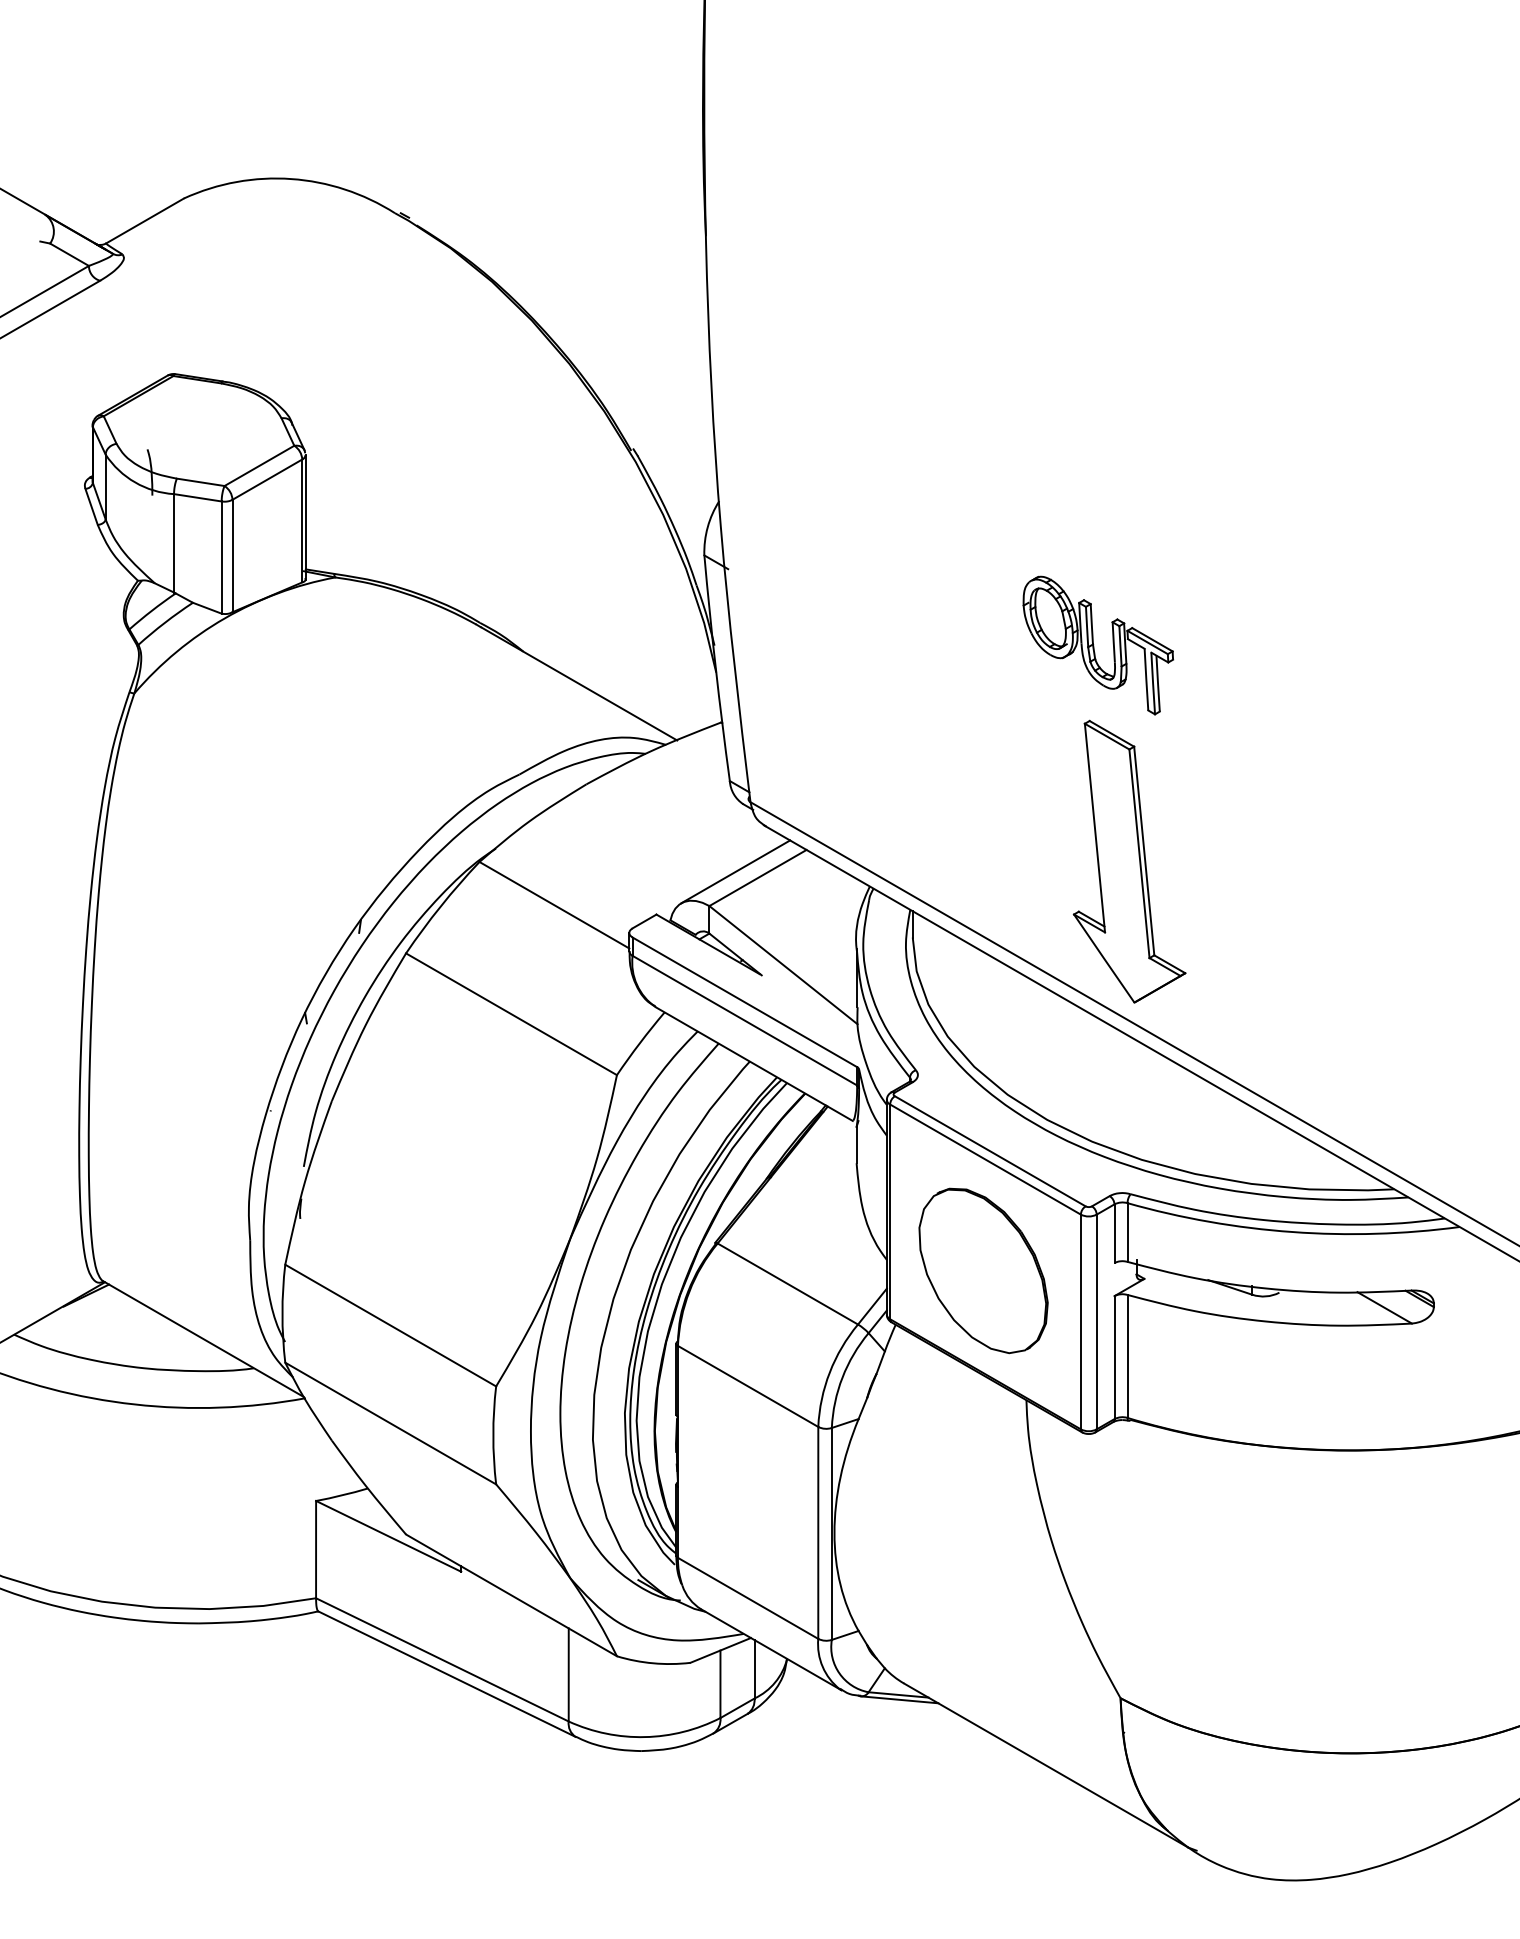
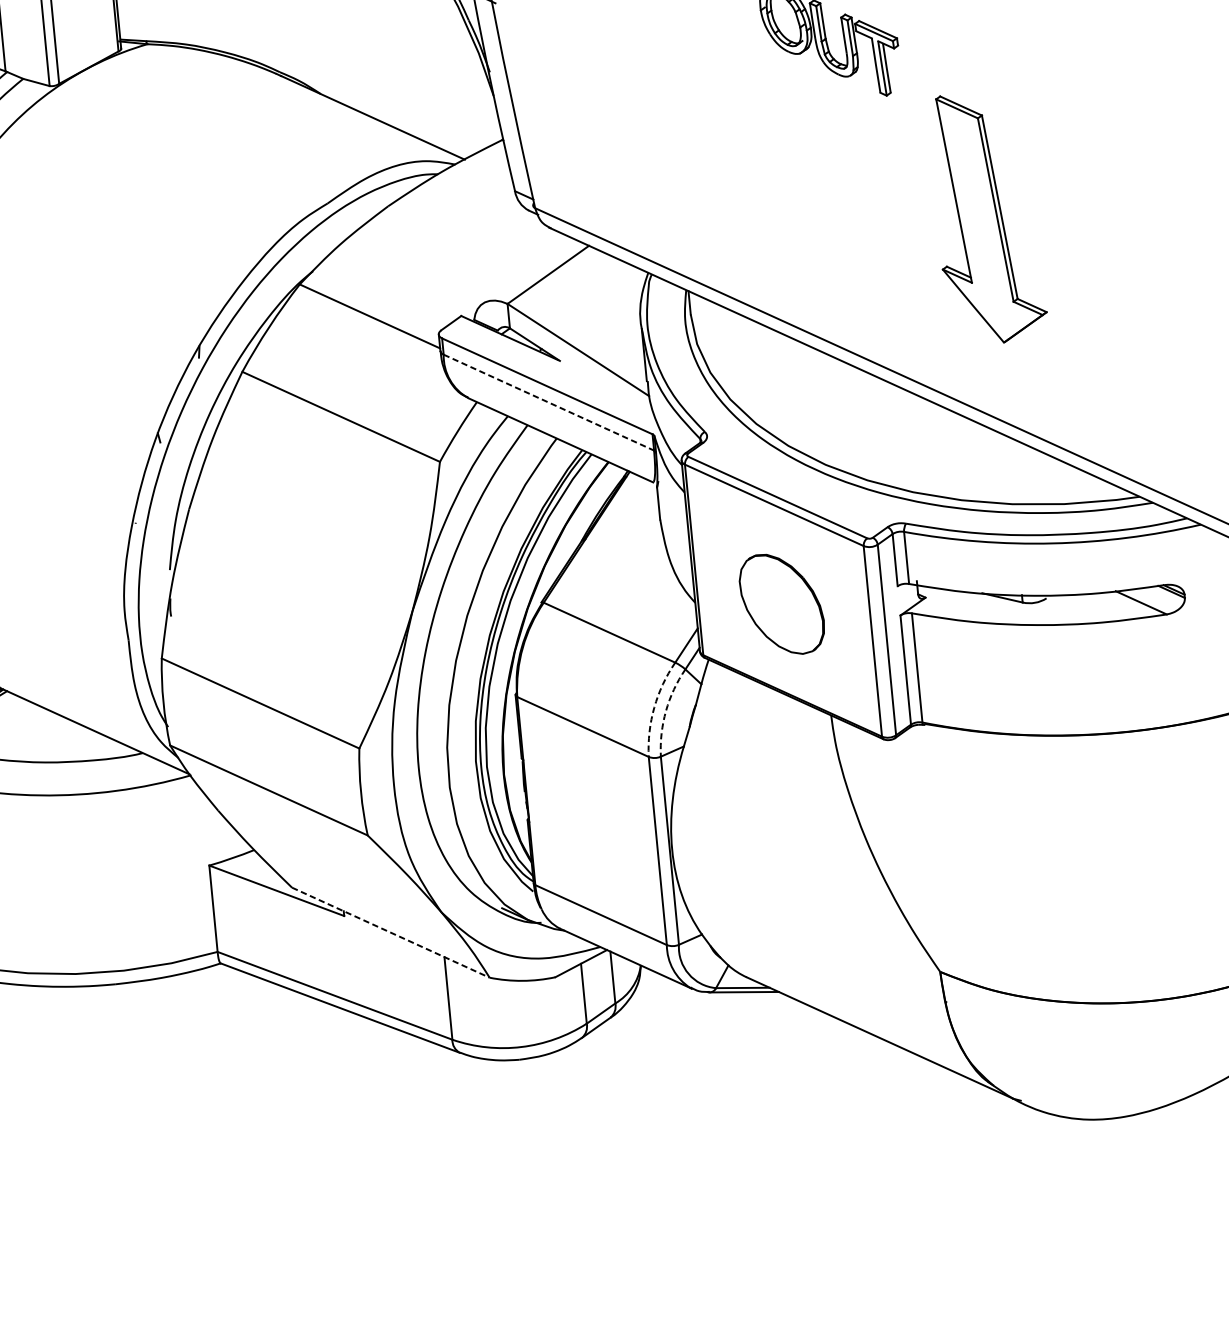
part: (1129, 861) -> (987, 217), moved
line: (735, 871) -> (527, 271), removed
line: (744, 1020) -> (548, 402), solid -> dashed
part: (983, 1270) -> (782, 603), size x0.7
arc: (829, 1372) -> (654, 707), solid -> dashed
arc: (842, 1377) -> (666, 710), solid -> dashed
line: (511, 1595) -> (390, 932), solid -> dashed

